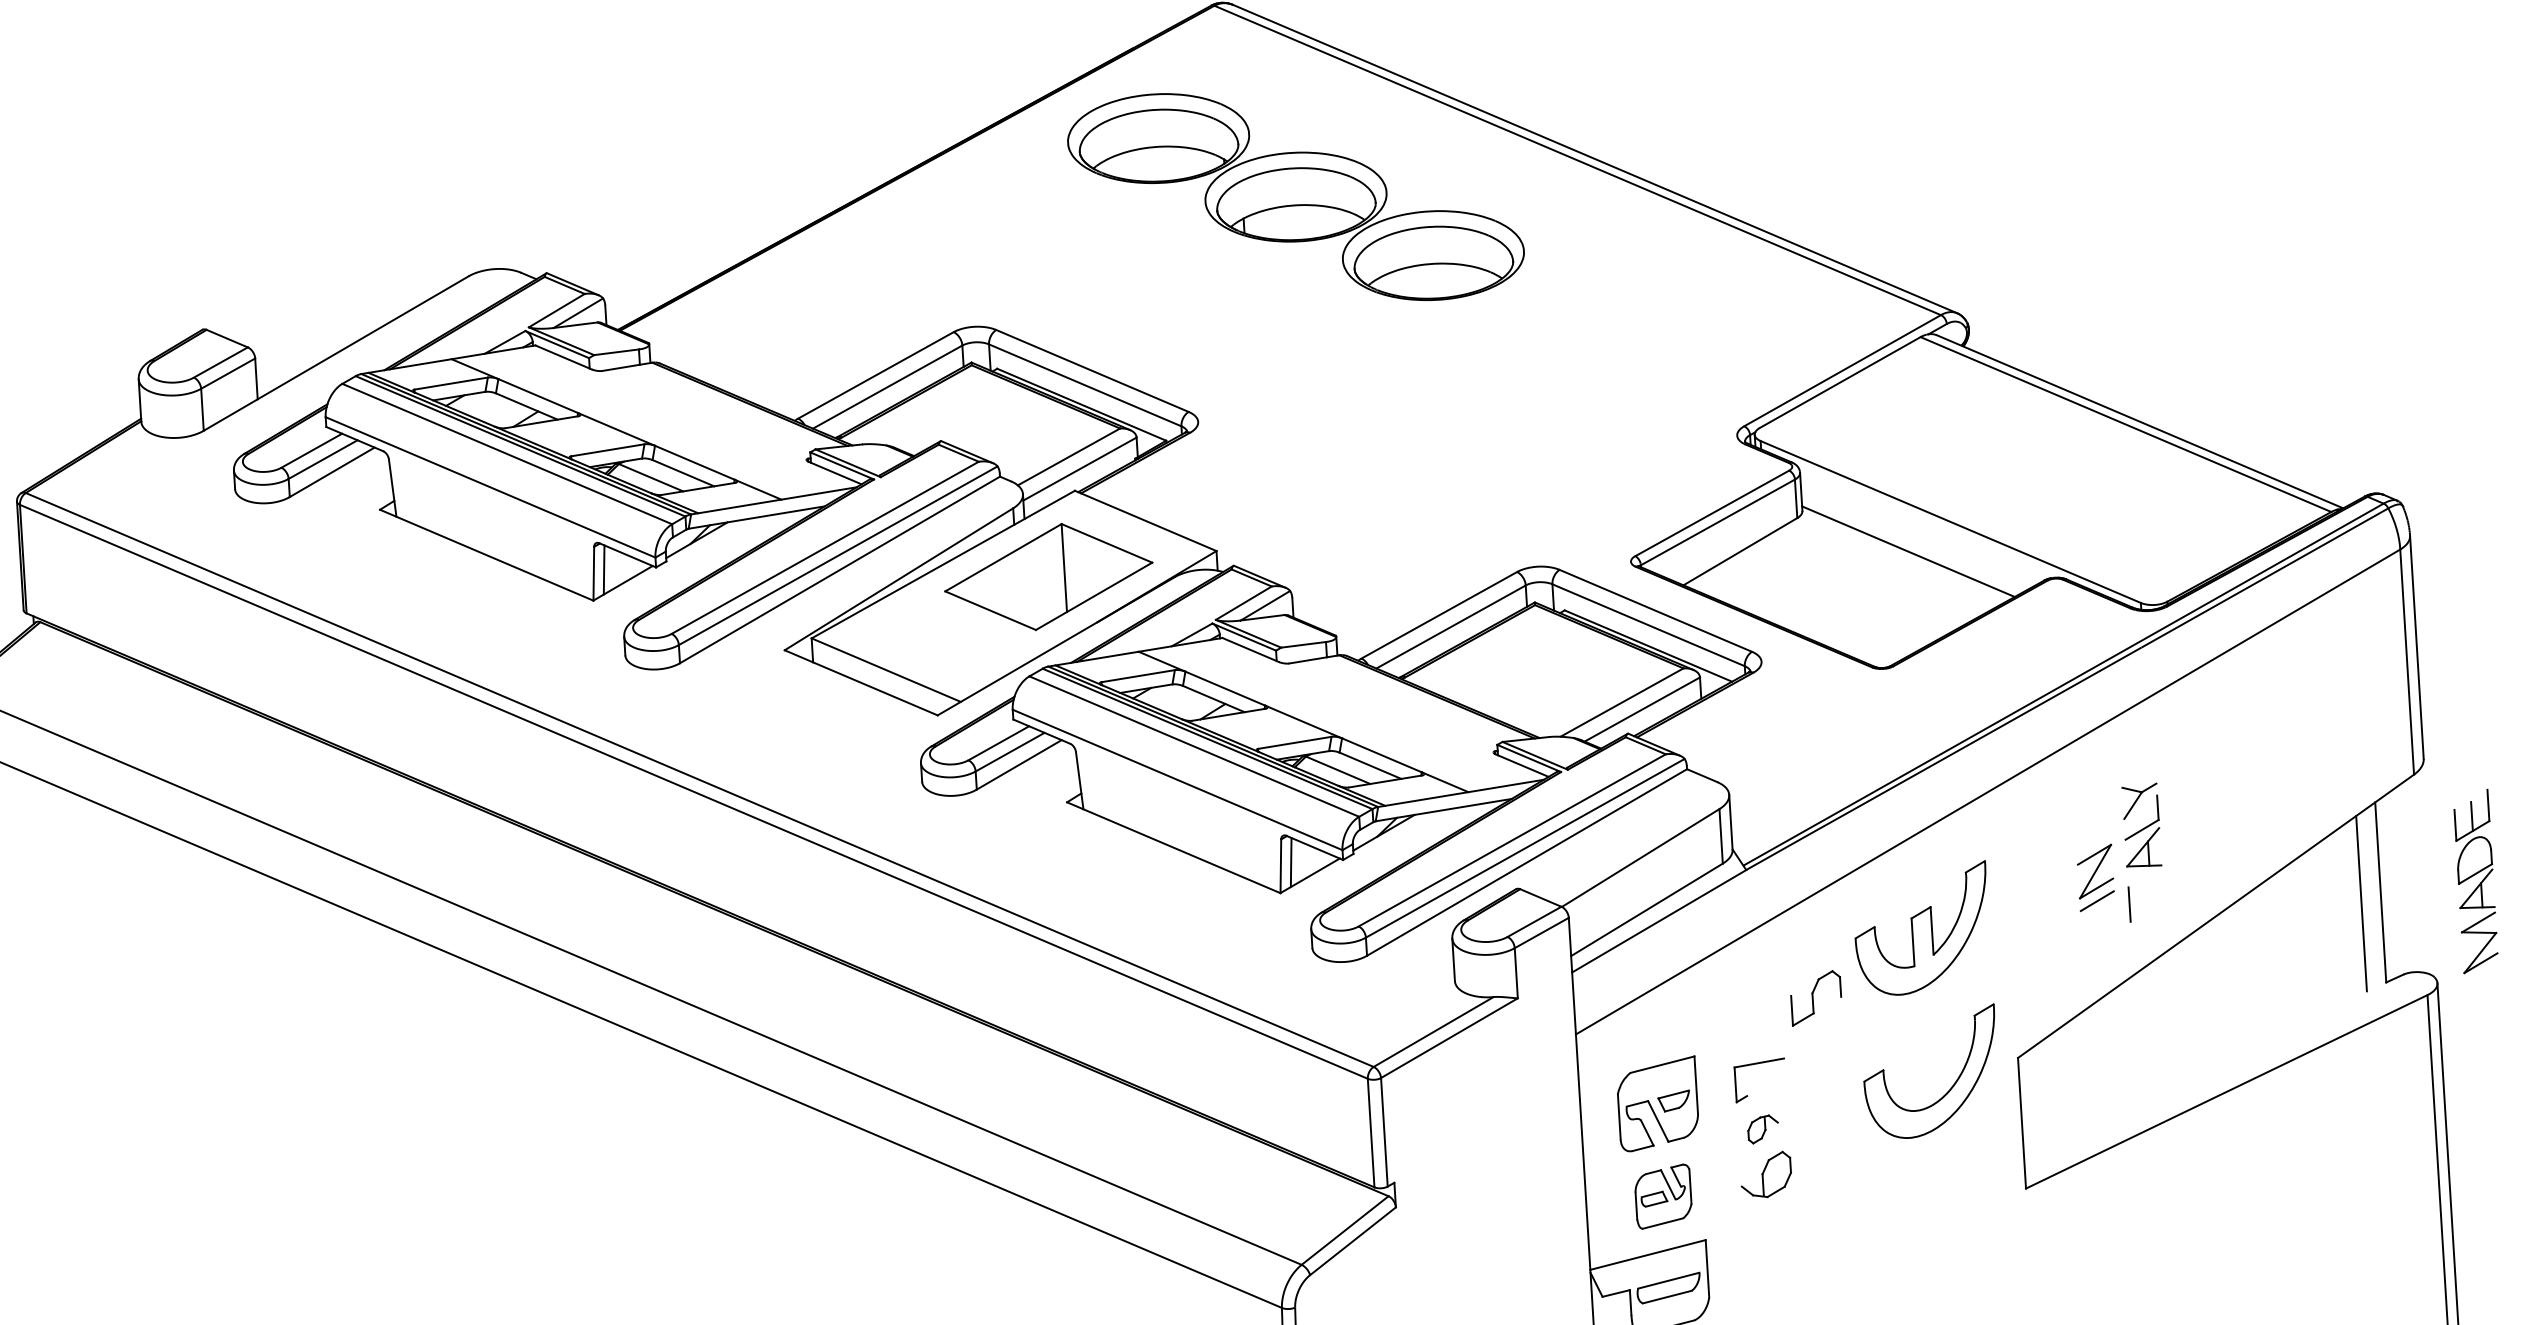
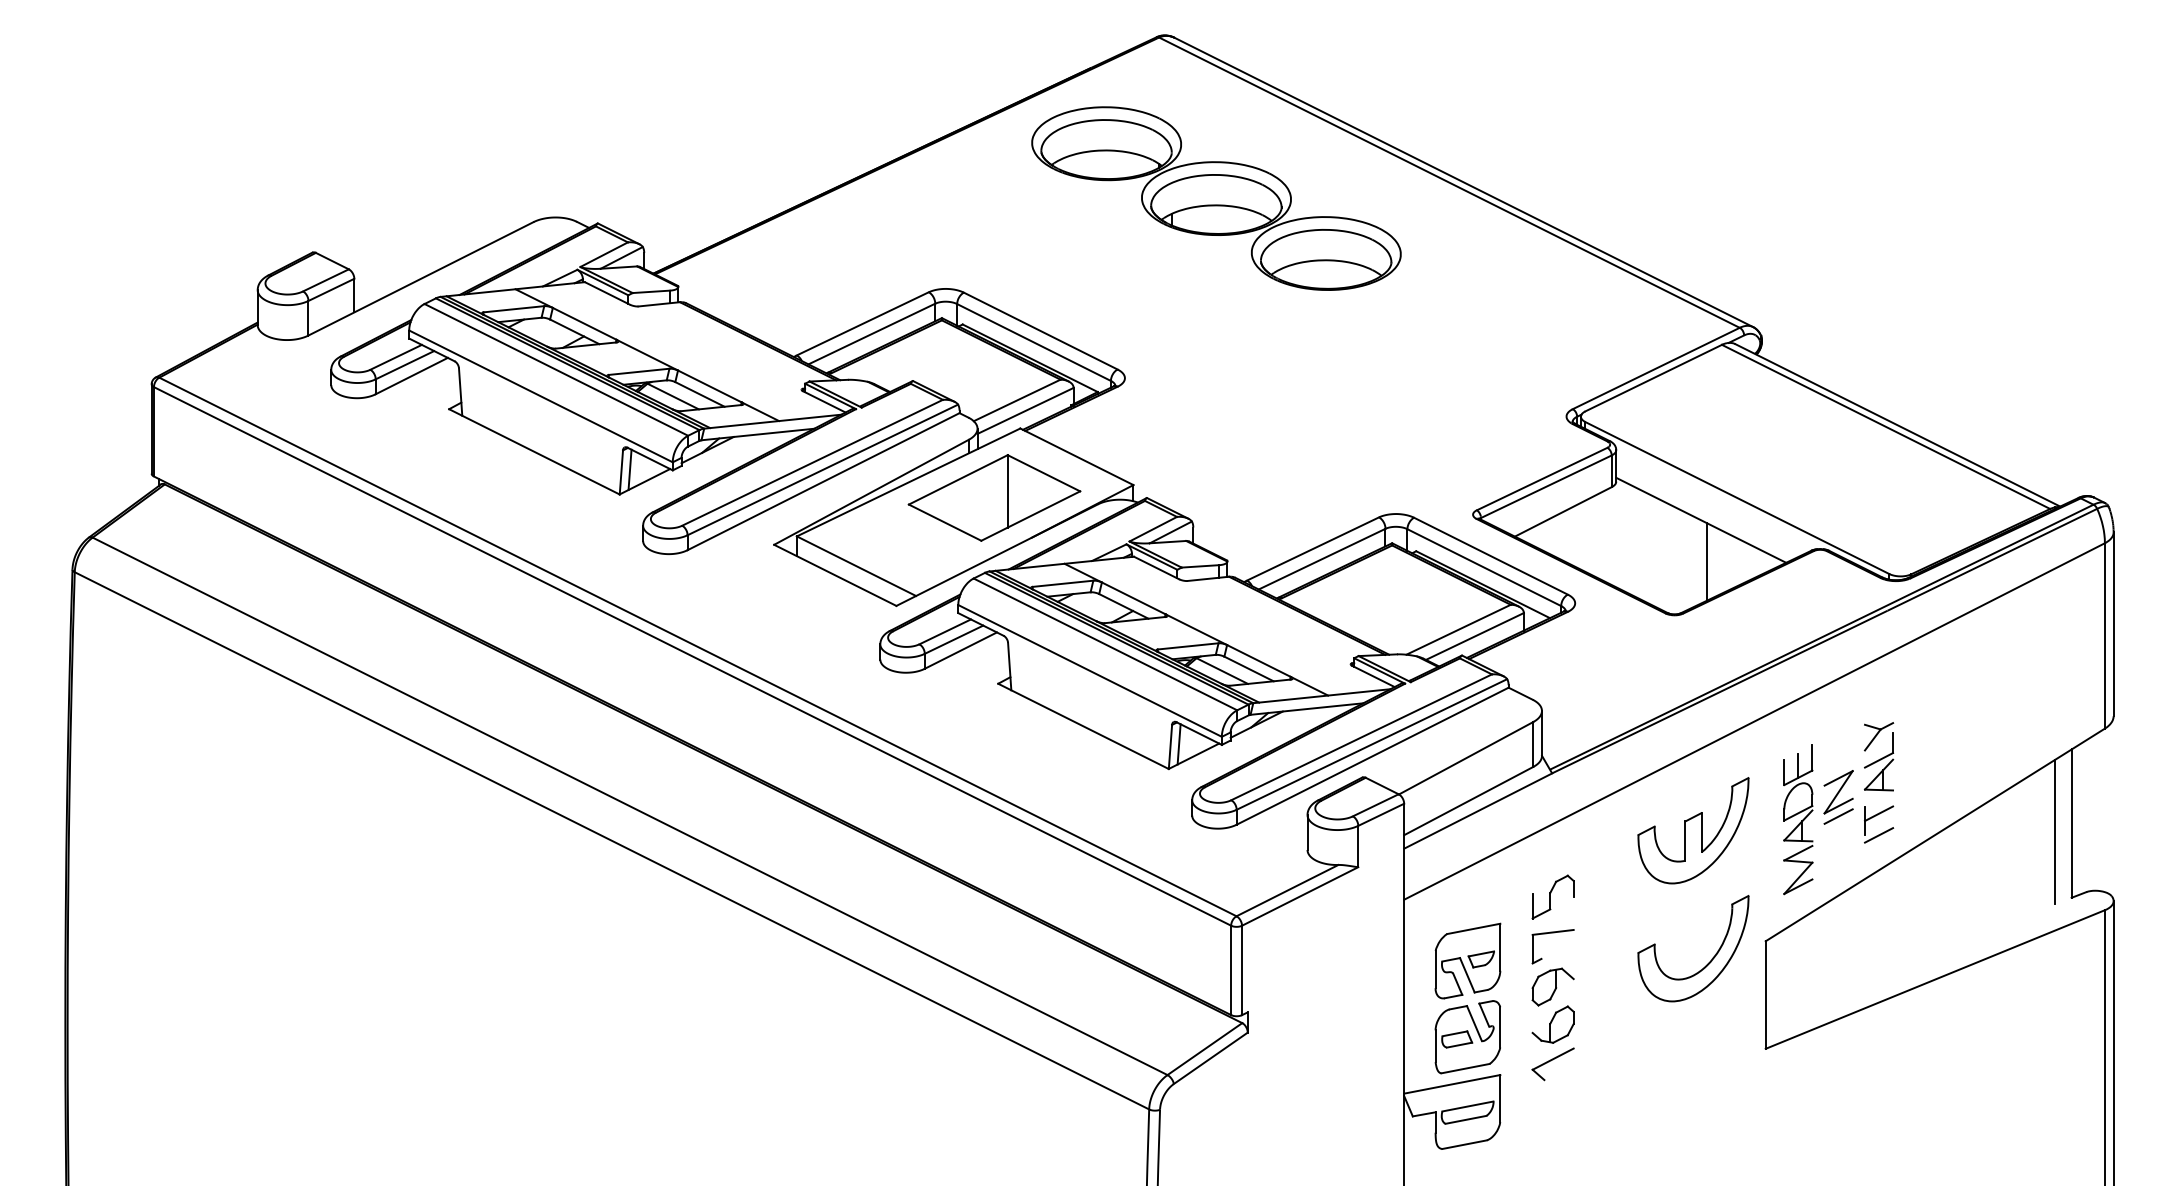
line: (1917, 601) -> (1706, 561), added
part: (2476, 881) -> (1798, 819), moved
line: (2145, 894) -> (1878, 813), added
line: (2147, 921) -> (1878, 835), added
part: (1815, 997) -> (1552, 896), moved
part: (1762, 1128) -> (1552, 986), size x1.67
part: (1663, 1196) -> (1467, 1037), size x1.43
part: (1768, 1223) -> (1552, 1064), added

